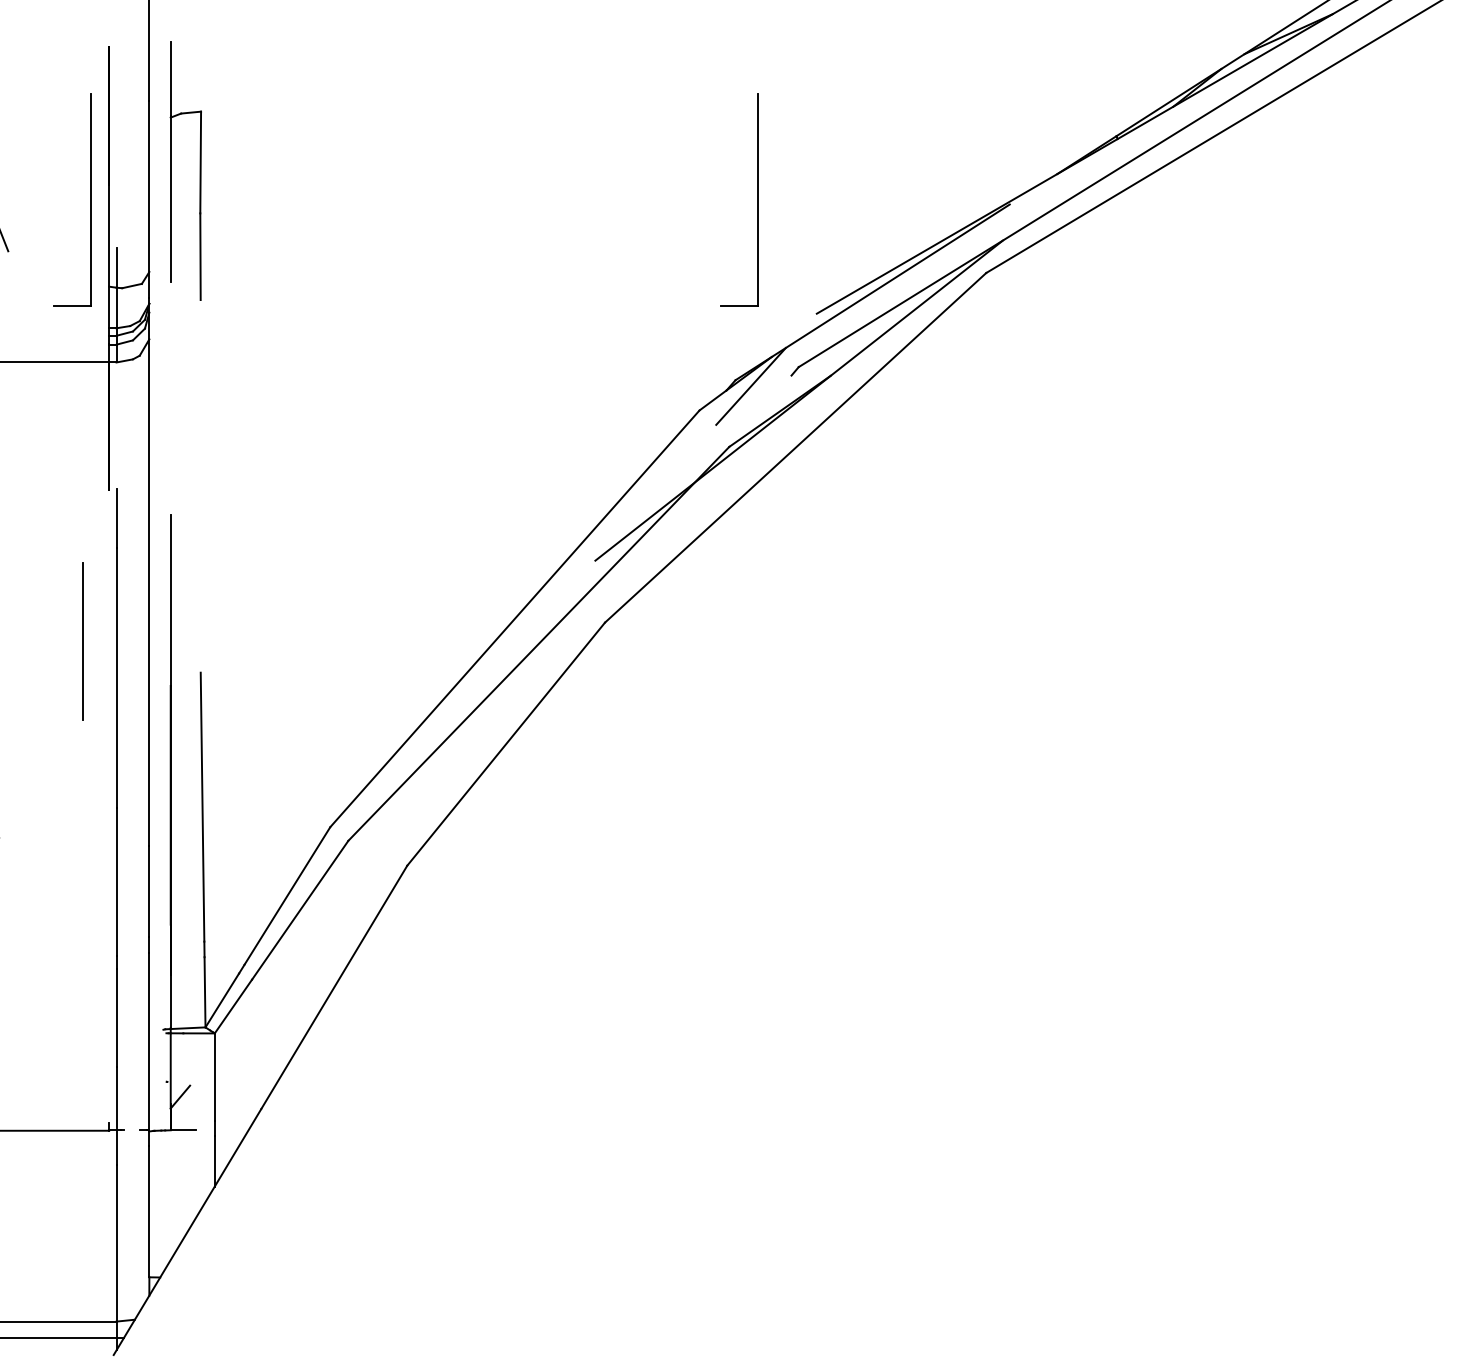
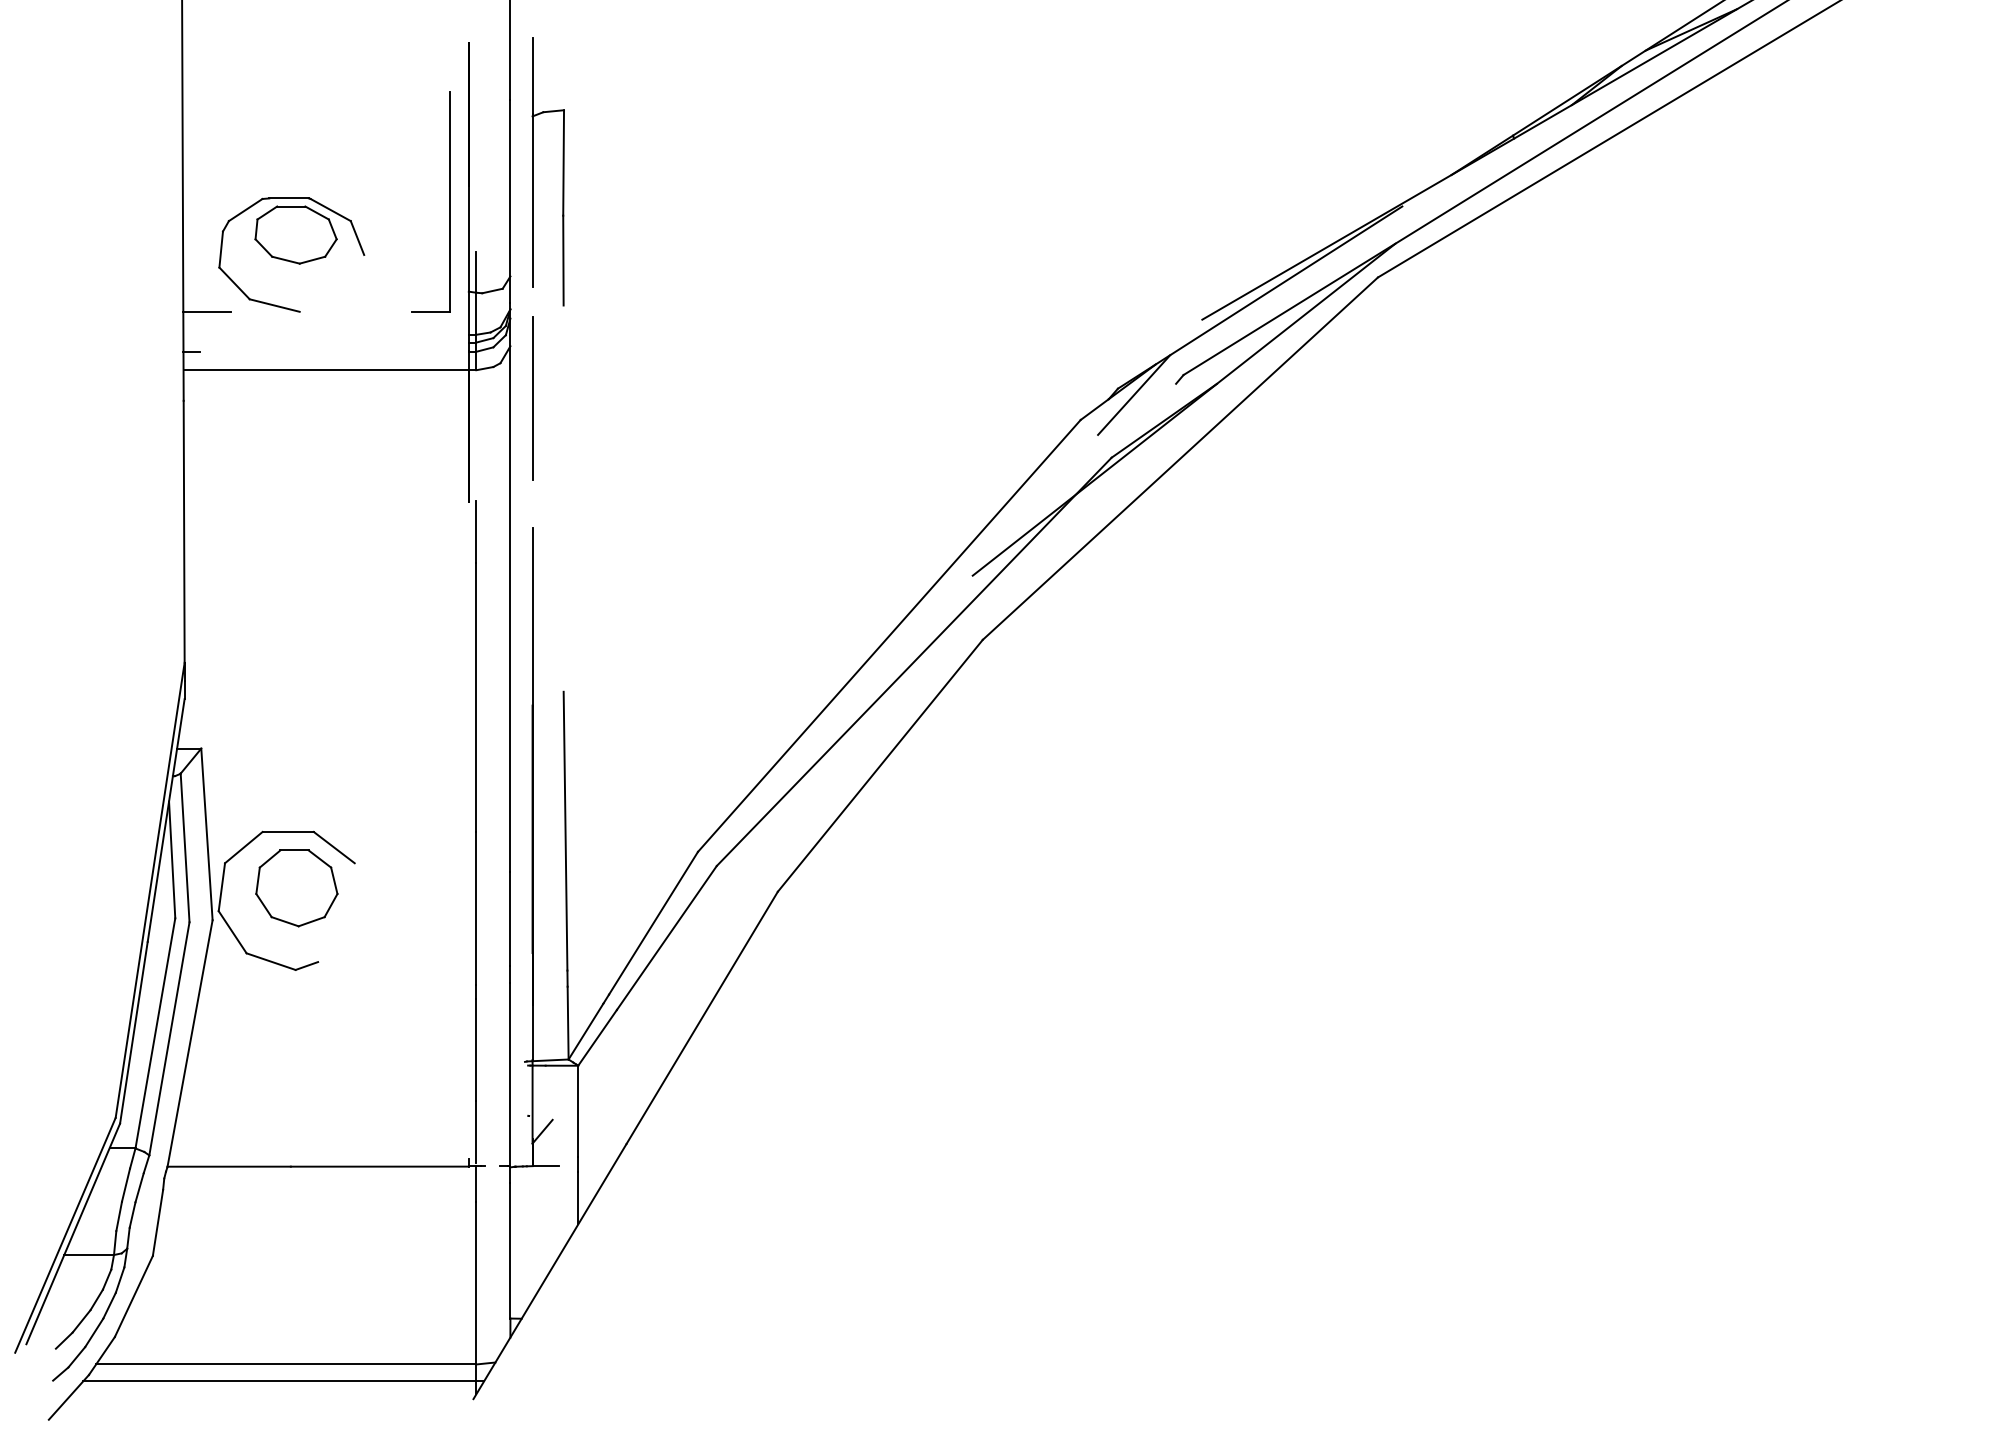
part: (757, 199) -> (1140, 201), removed
line: (82, 641) -> (532, 398), moved

